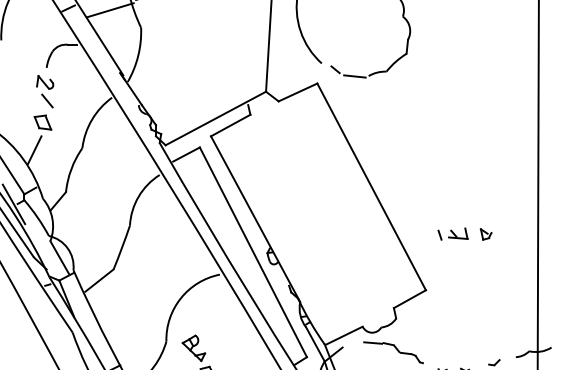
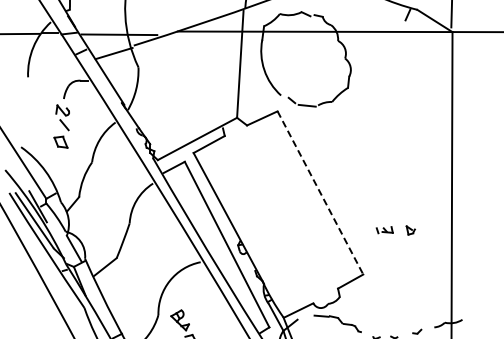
line: (34, 149) -> (54, 163), removed
line: (371, 187) -> (320, 193), solid -> dashed
part: (452, 233) -> (384, 229), size x0.7

